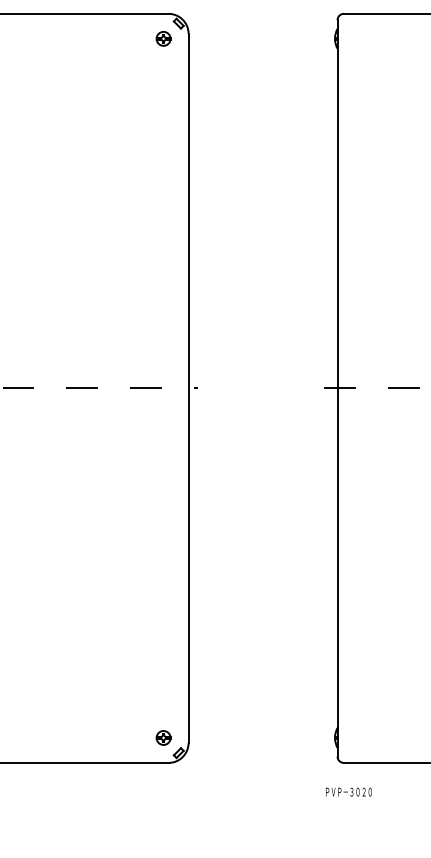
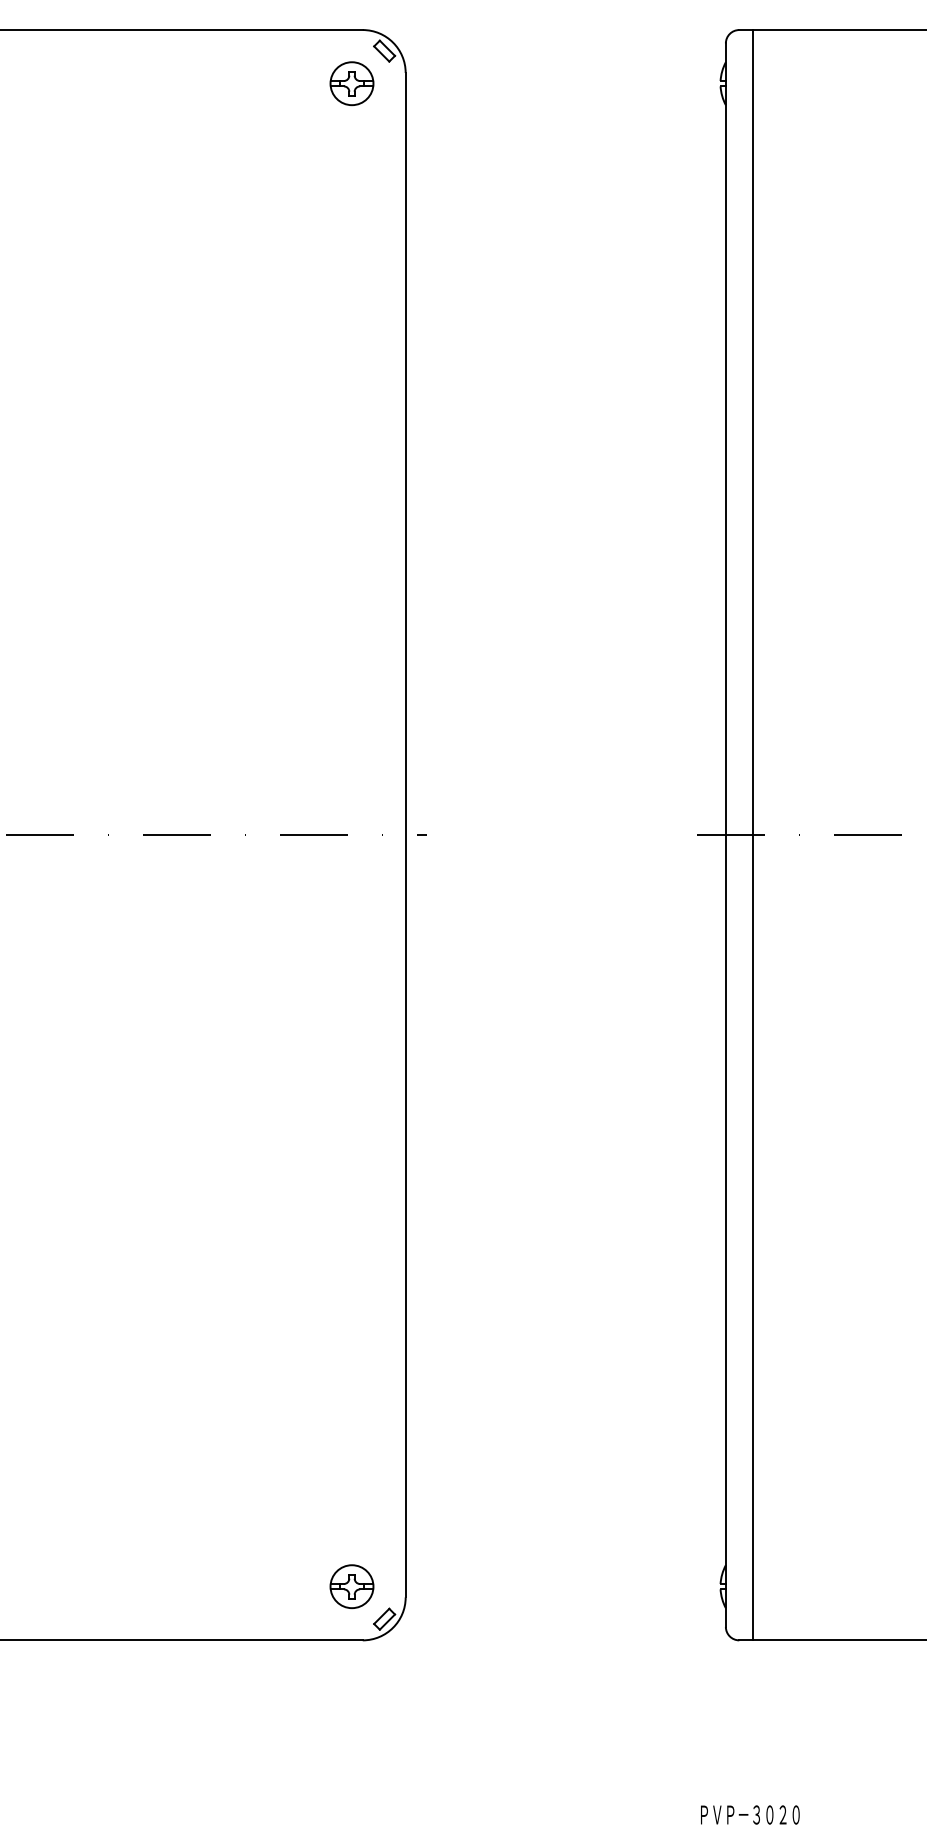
part: (163, 38) -> (351, 83), size x1.43
line: (350, 387) -> (753, 833), added
part: (163, 737) -> (351, 1585), size x1.43
text: (348, 791) -> (749, 1813), moved

